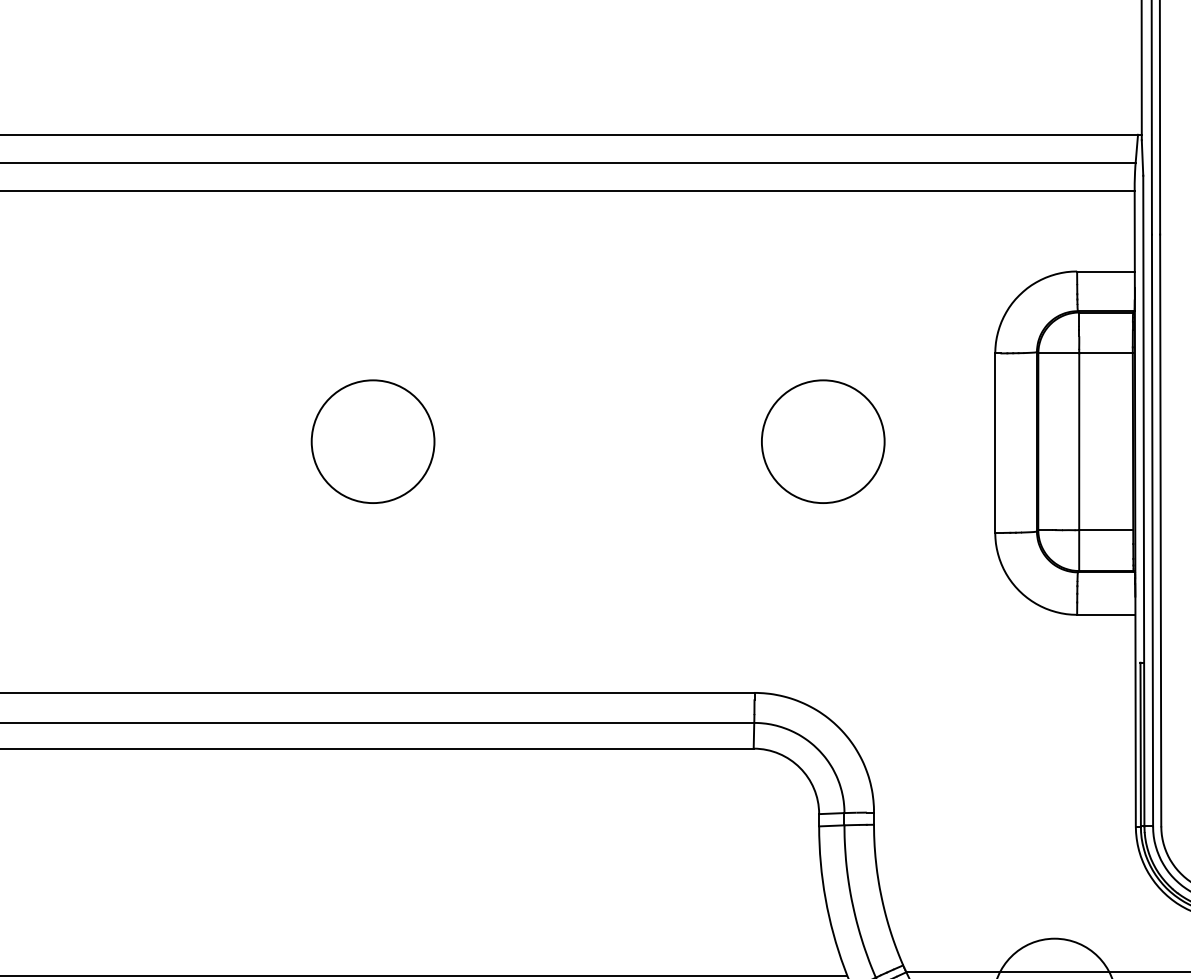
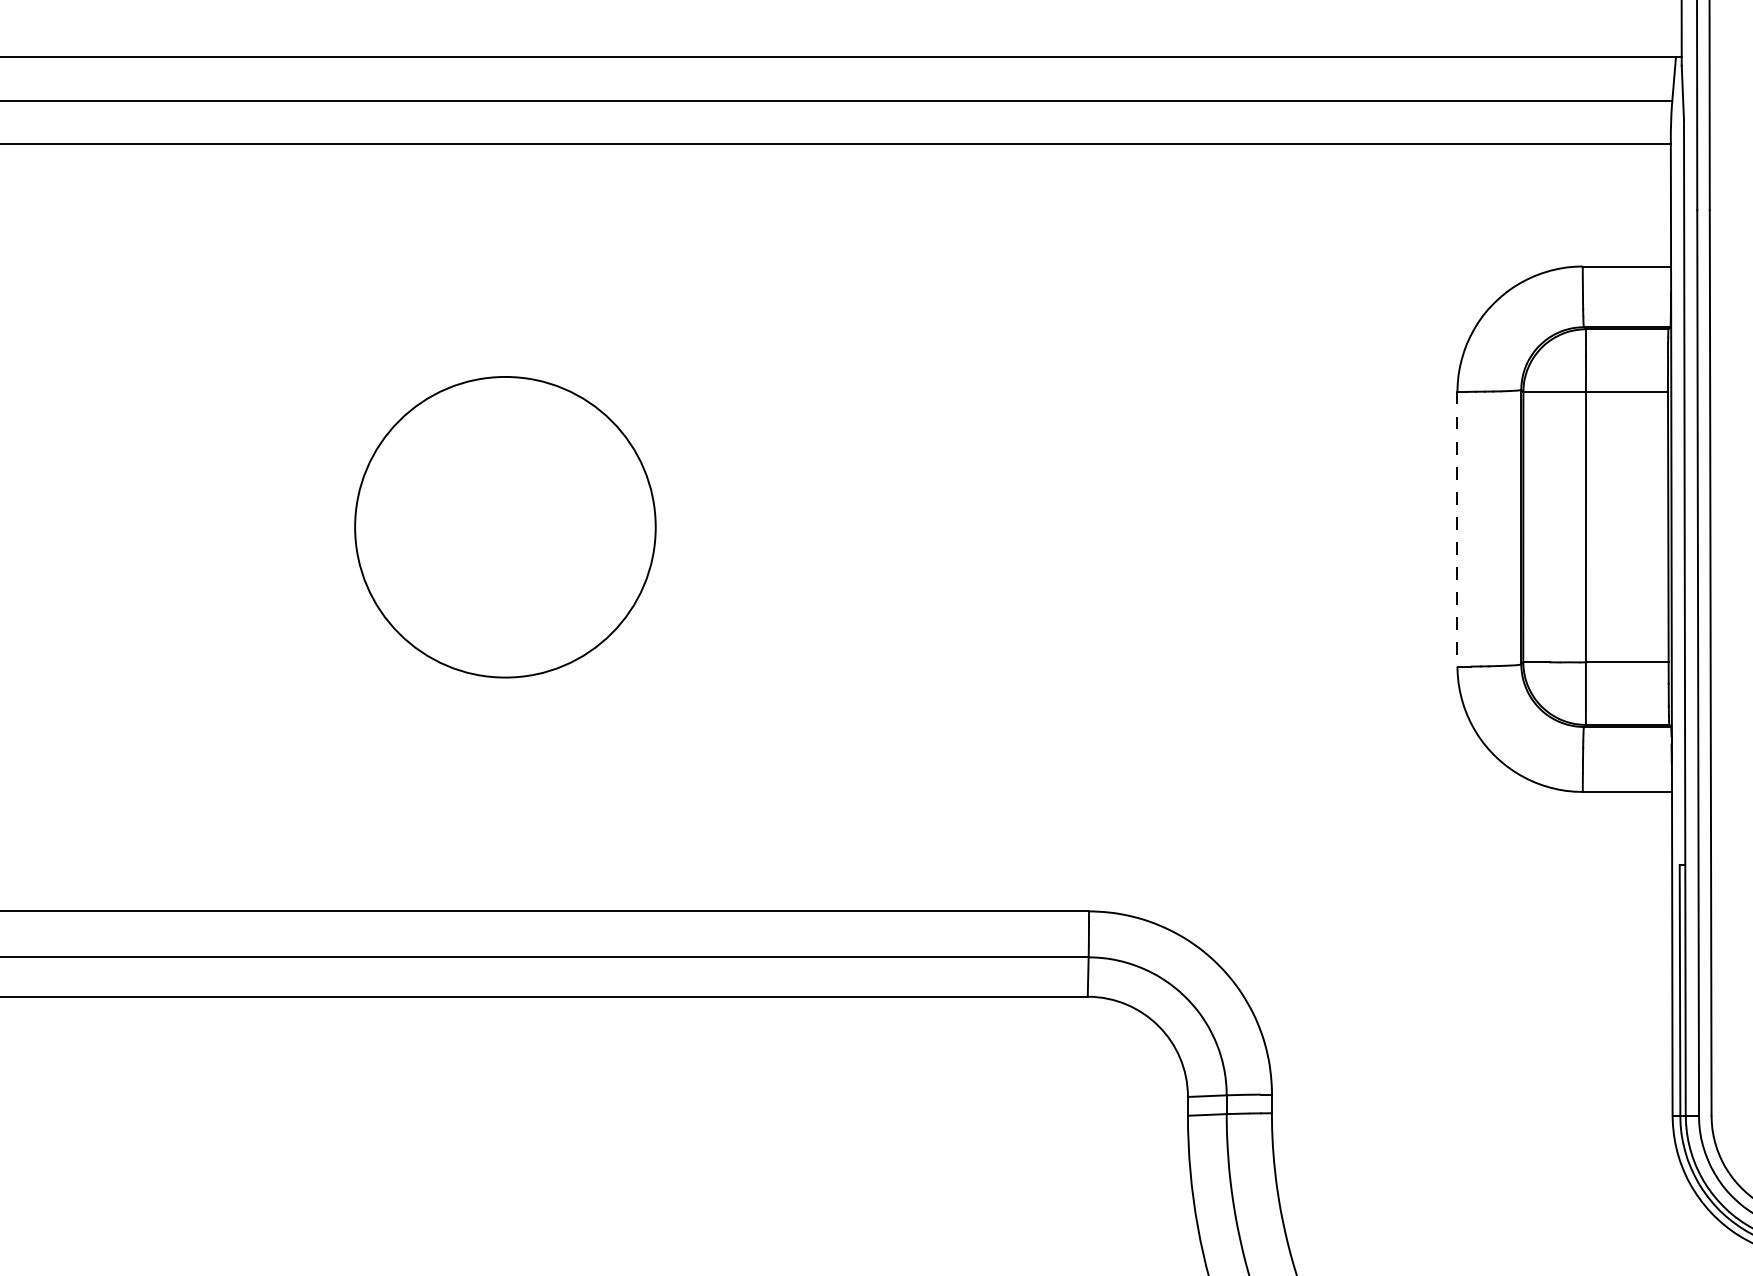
circle: (372, 441) -> (504, 526), size x1.6
circle: (823, 441) -> (1194, 526), removed
line: (995, 443) -> (1457, 529), solid -> dashed

